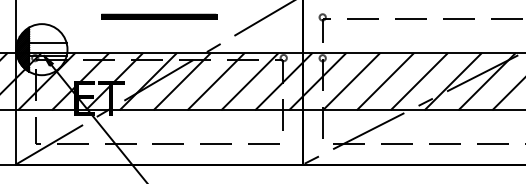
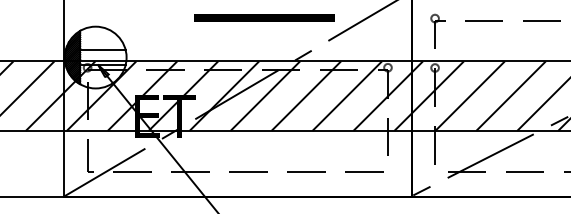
part: (159, 16) -> (264, 17), moved

